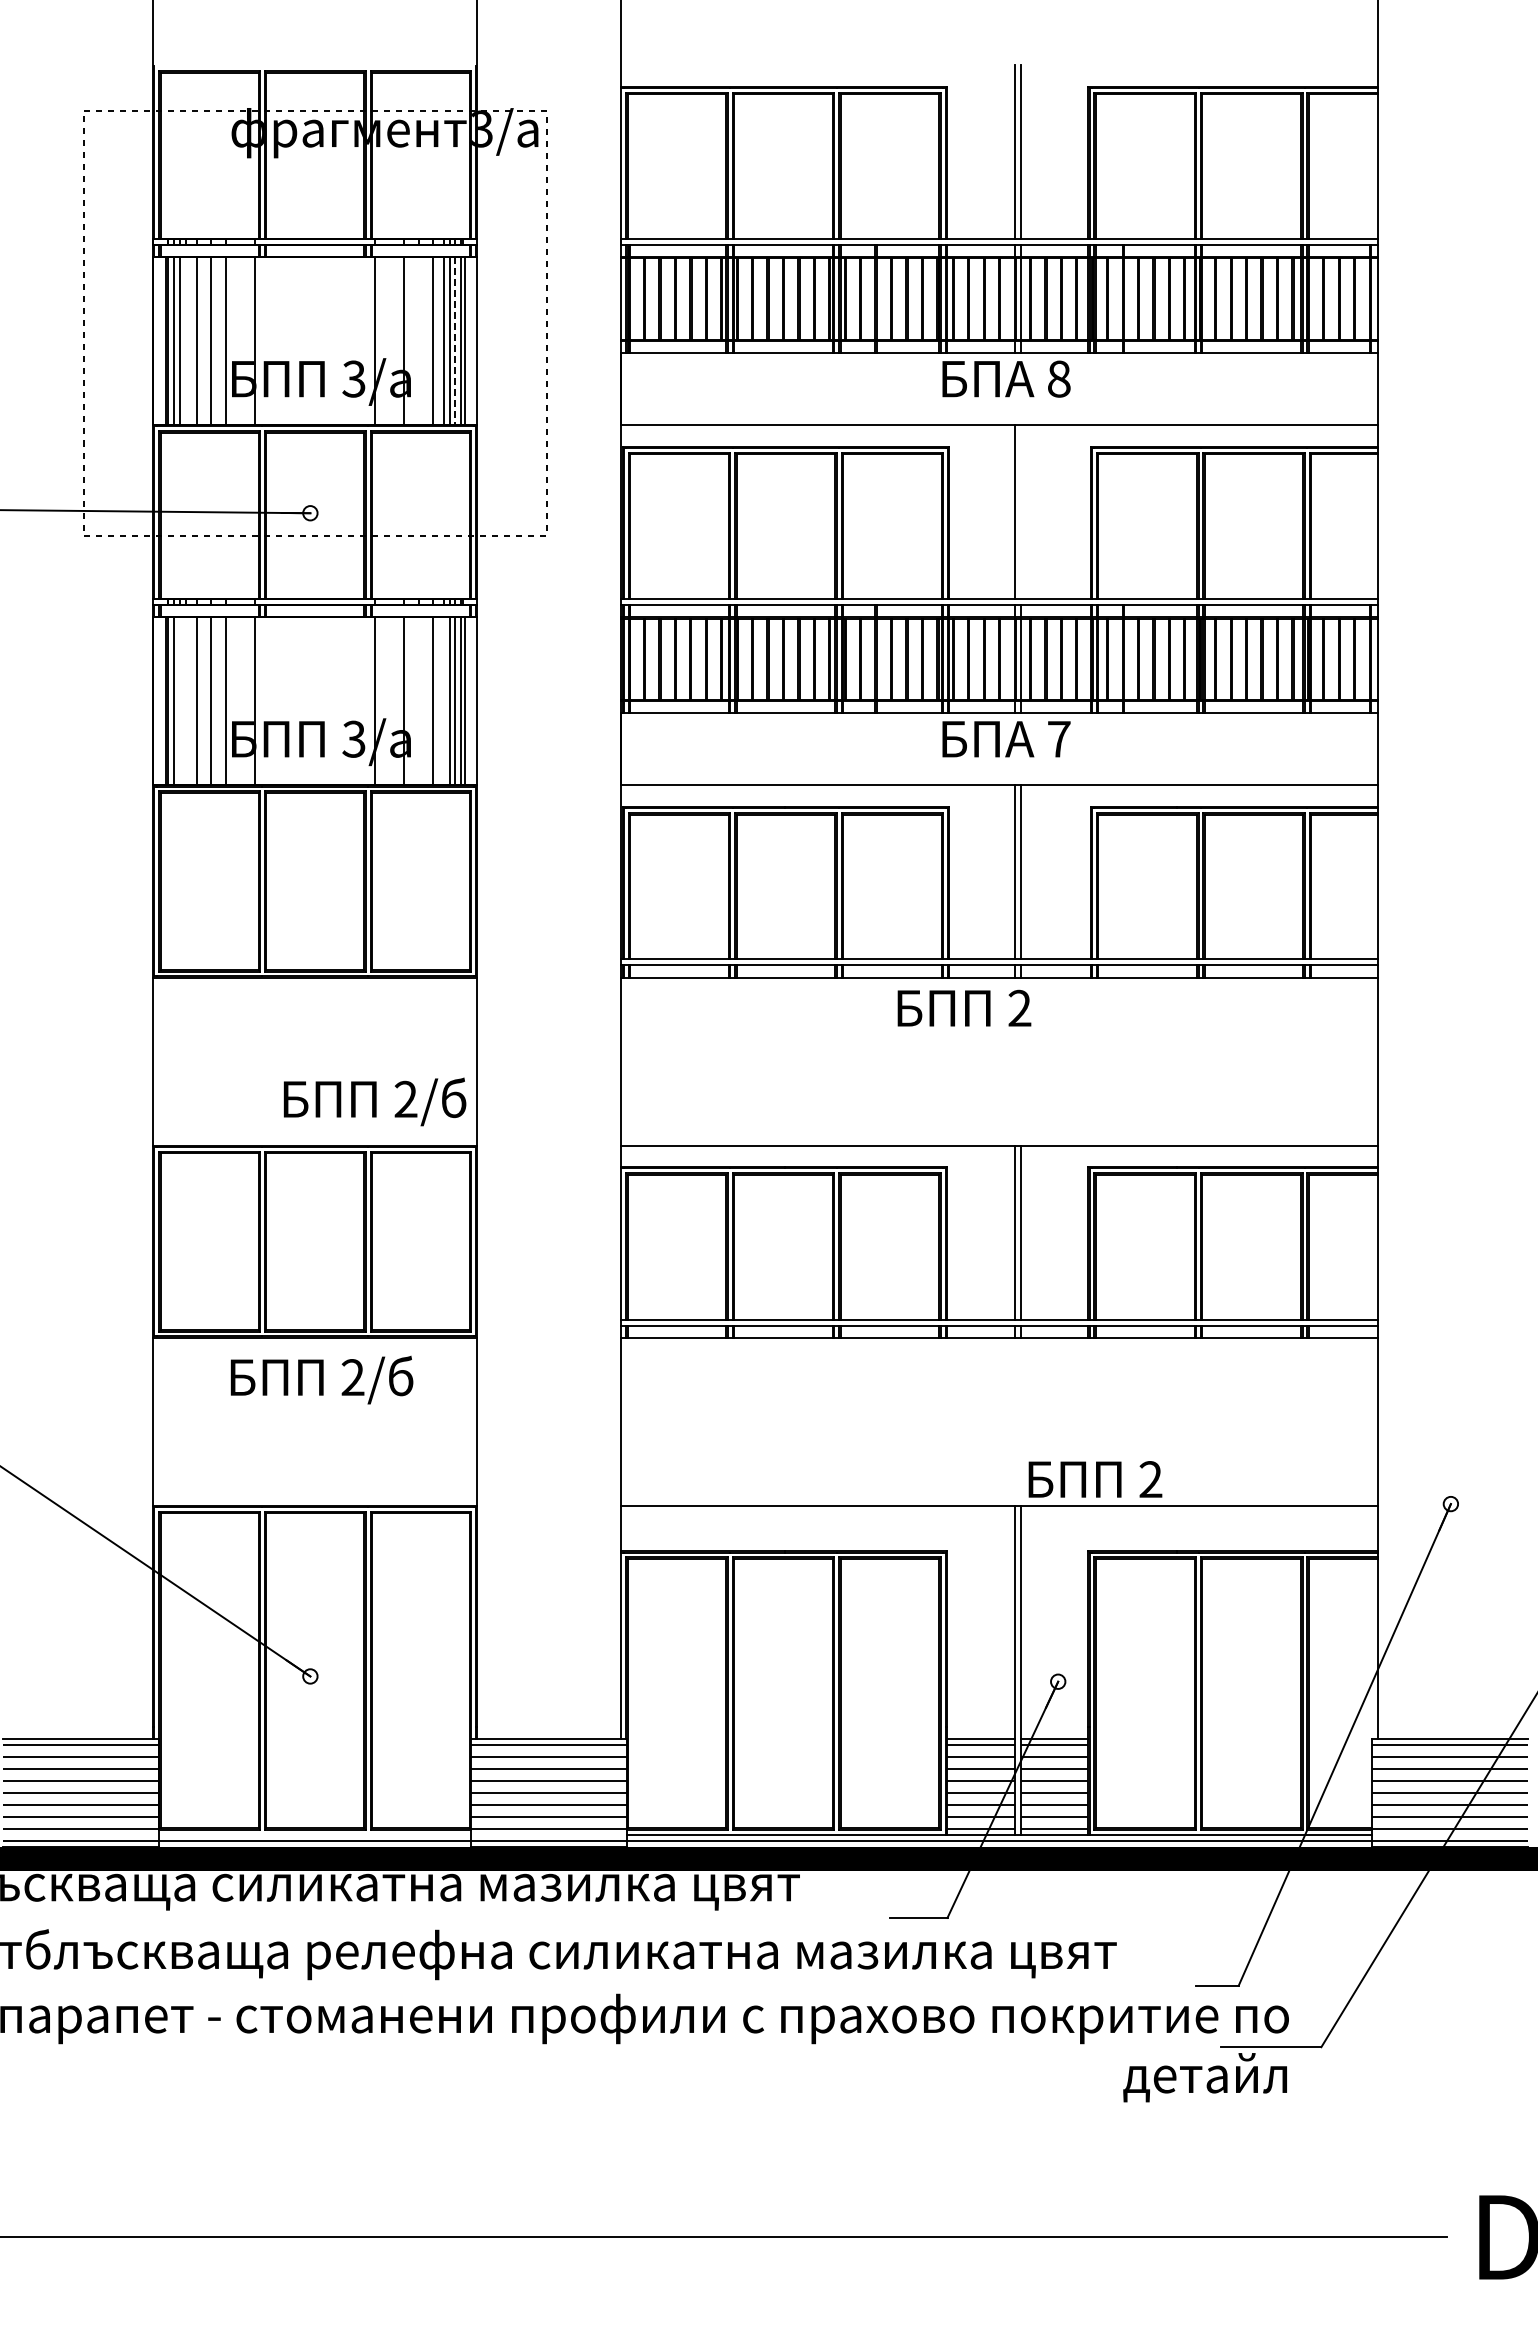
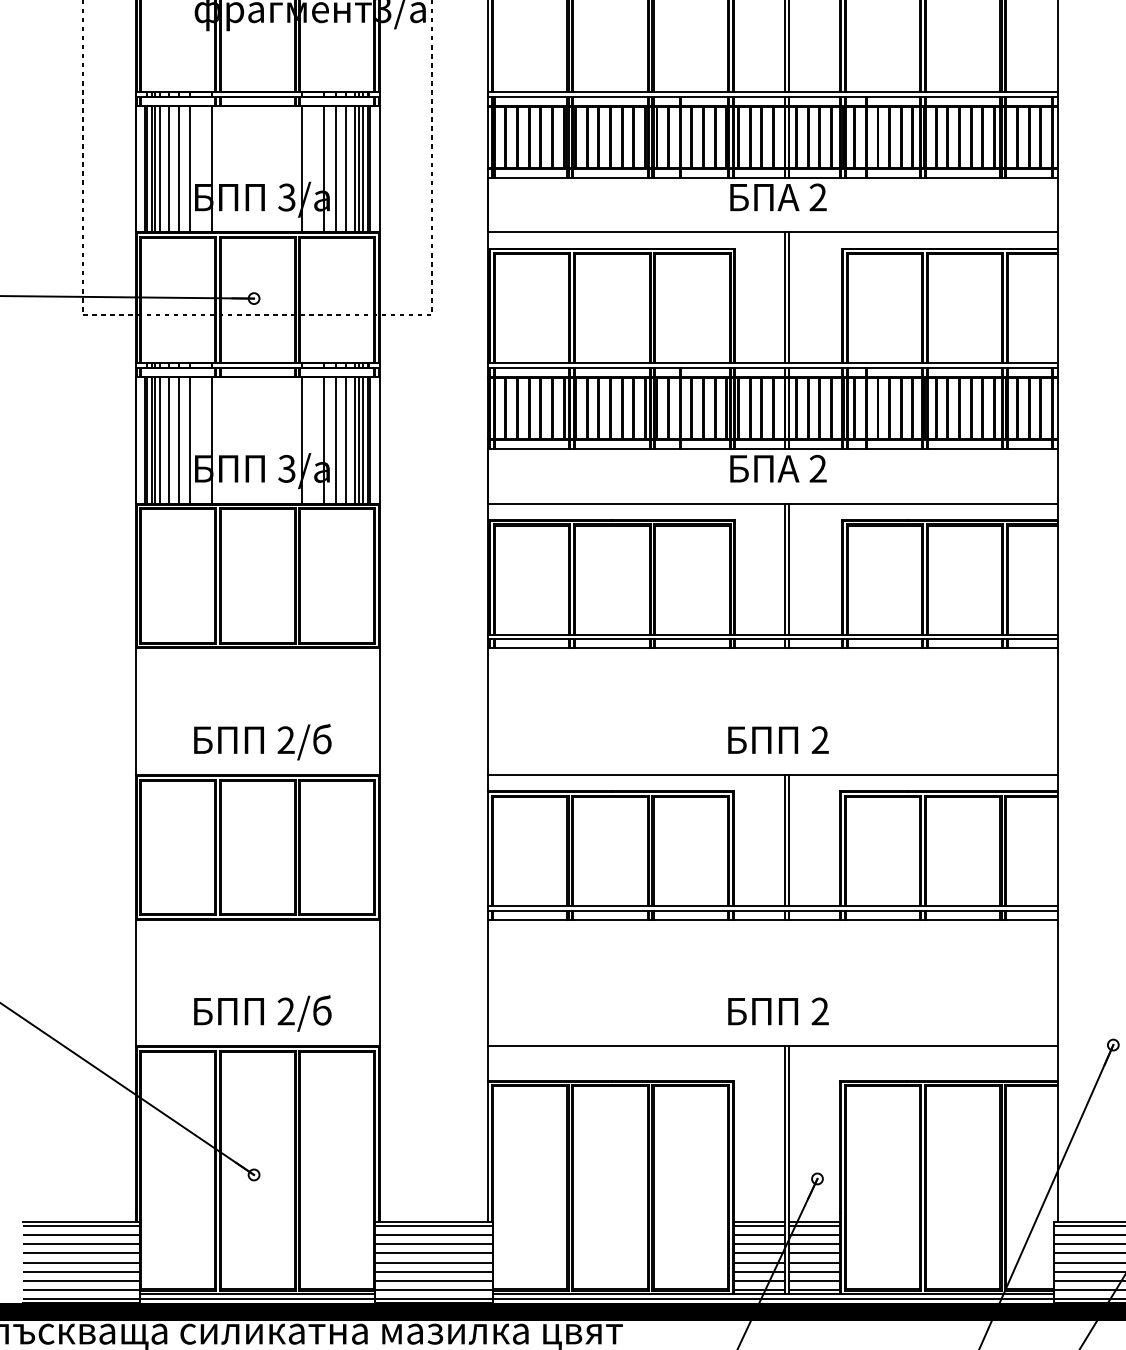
line: (185, 341) -> (159, 169), added
line: (419, 341) -> (336, 169), added
line: (455, 341) -> (363, 169), dashed -> solid
text: (1058, 378) -> (817, 197), 8 -> 2
line: (1020, 512) -> (789, 298), added
line: (179, 701) -> (155, 440), added
line: (185, 701) -> (159, 440), added
line: (419, 701) -> (336, 440), added
line: (443, 701) -> (354, 440), added
text: (1058, 738) -> (817, 468), 7 -> 2
text: (964, 1007) -> (778, 739), moved
text: (374, 1101) -> (262, 741), moved
text: (321, 1379) -> (262, 1013), moved
text: (1095, 1479) -> (778, 1011), moved
line: (315, 1834) -> (257, 1294), added

